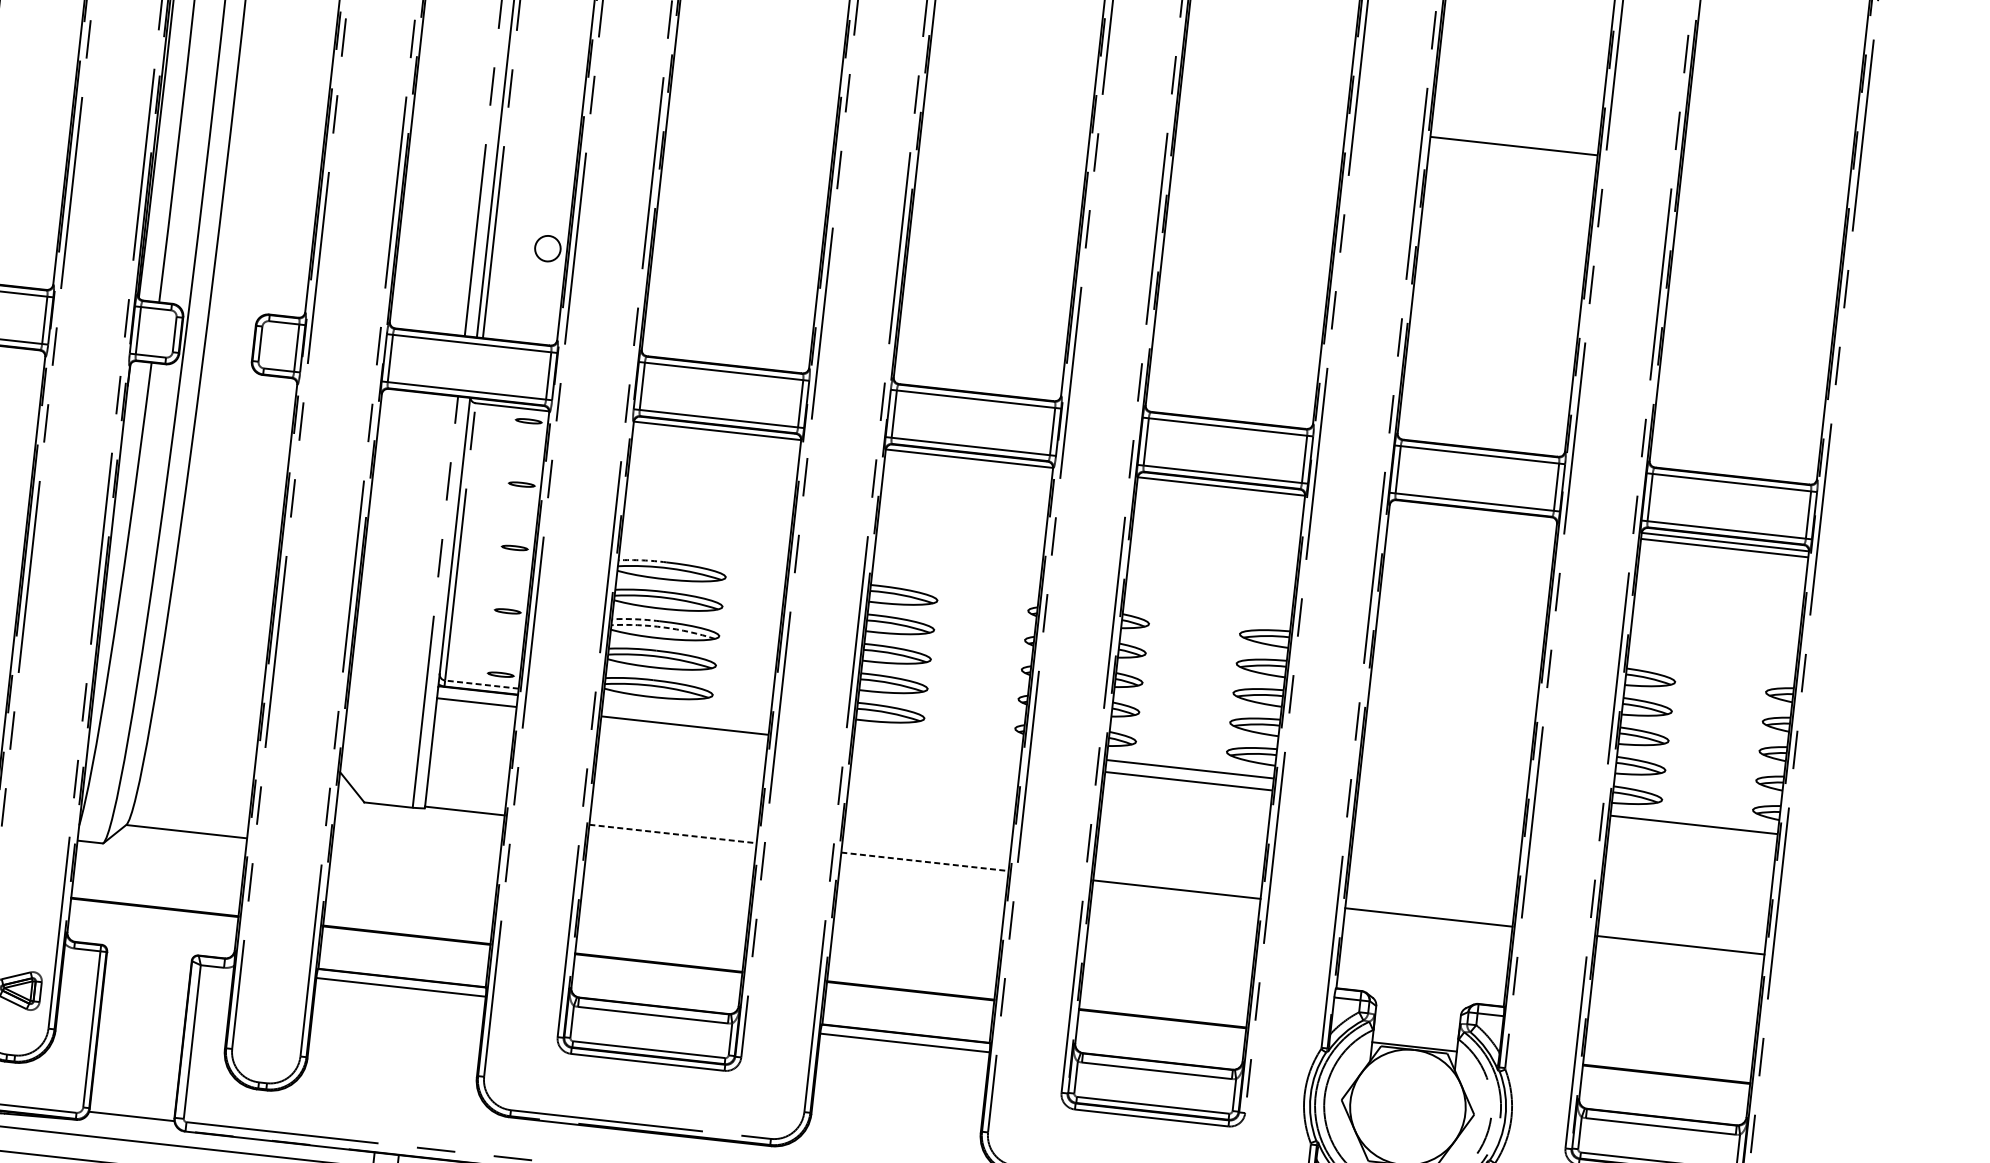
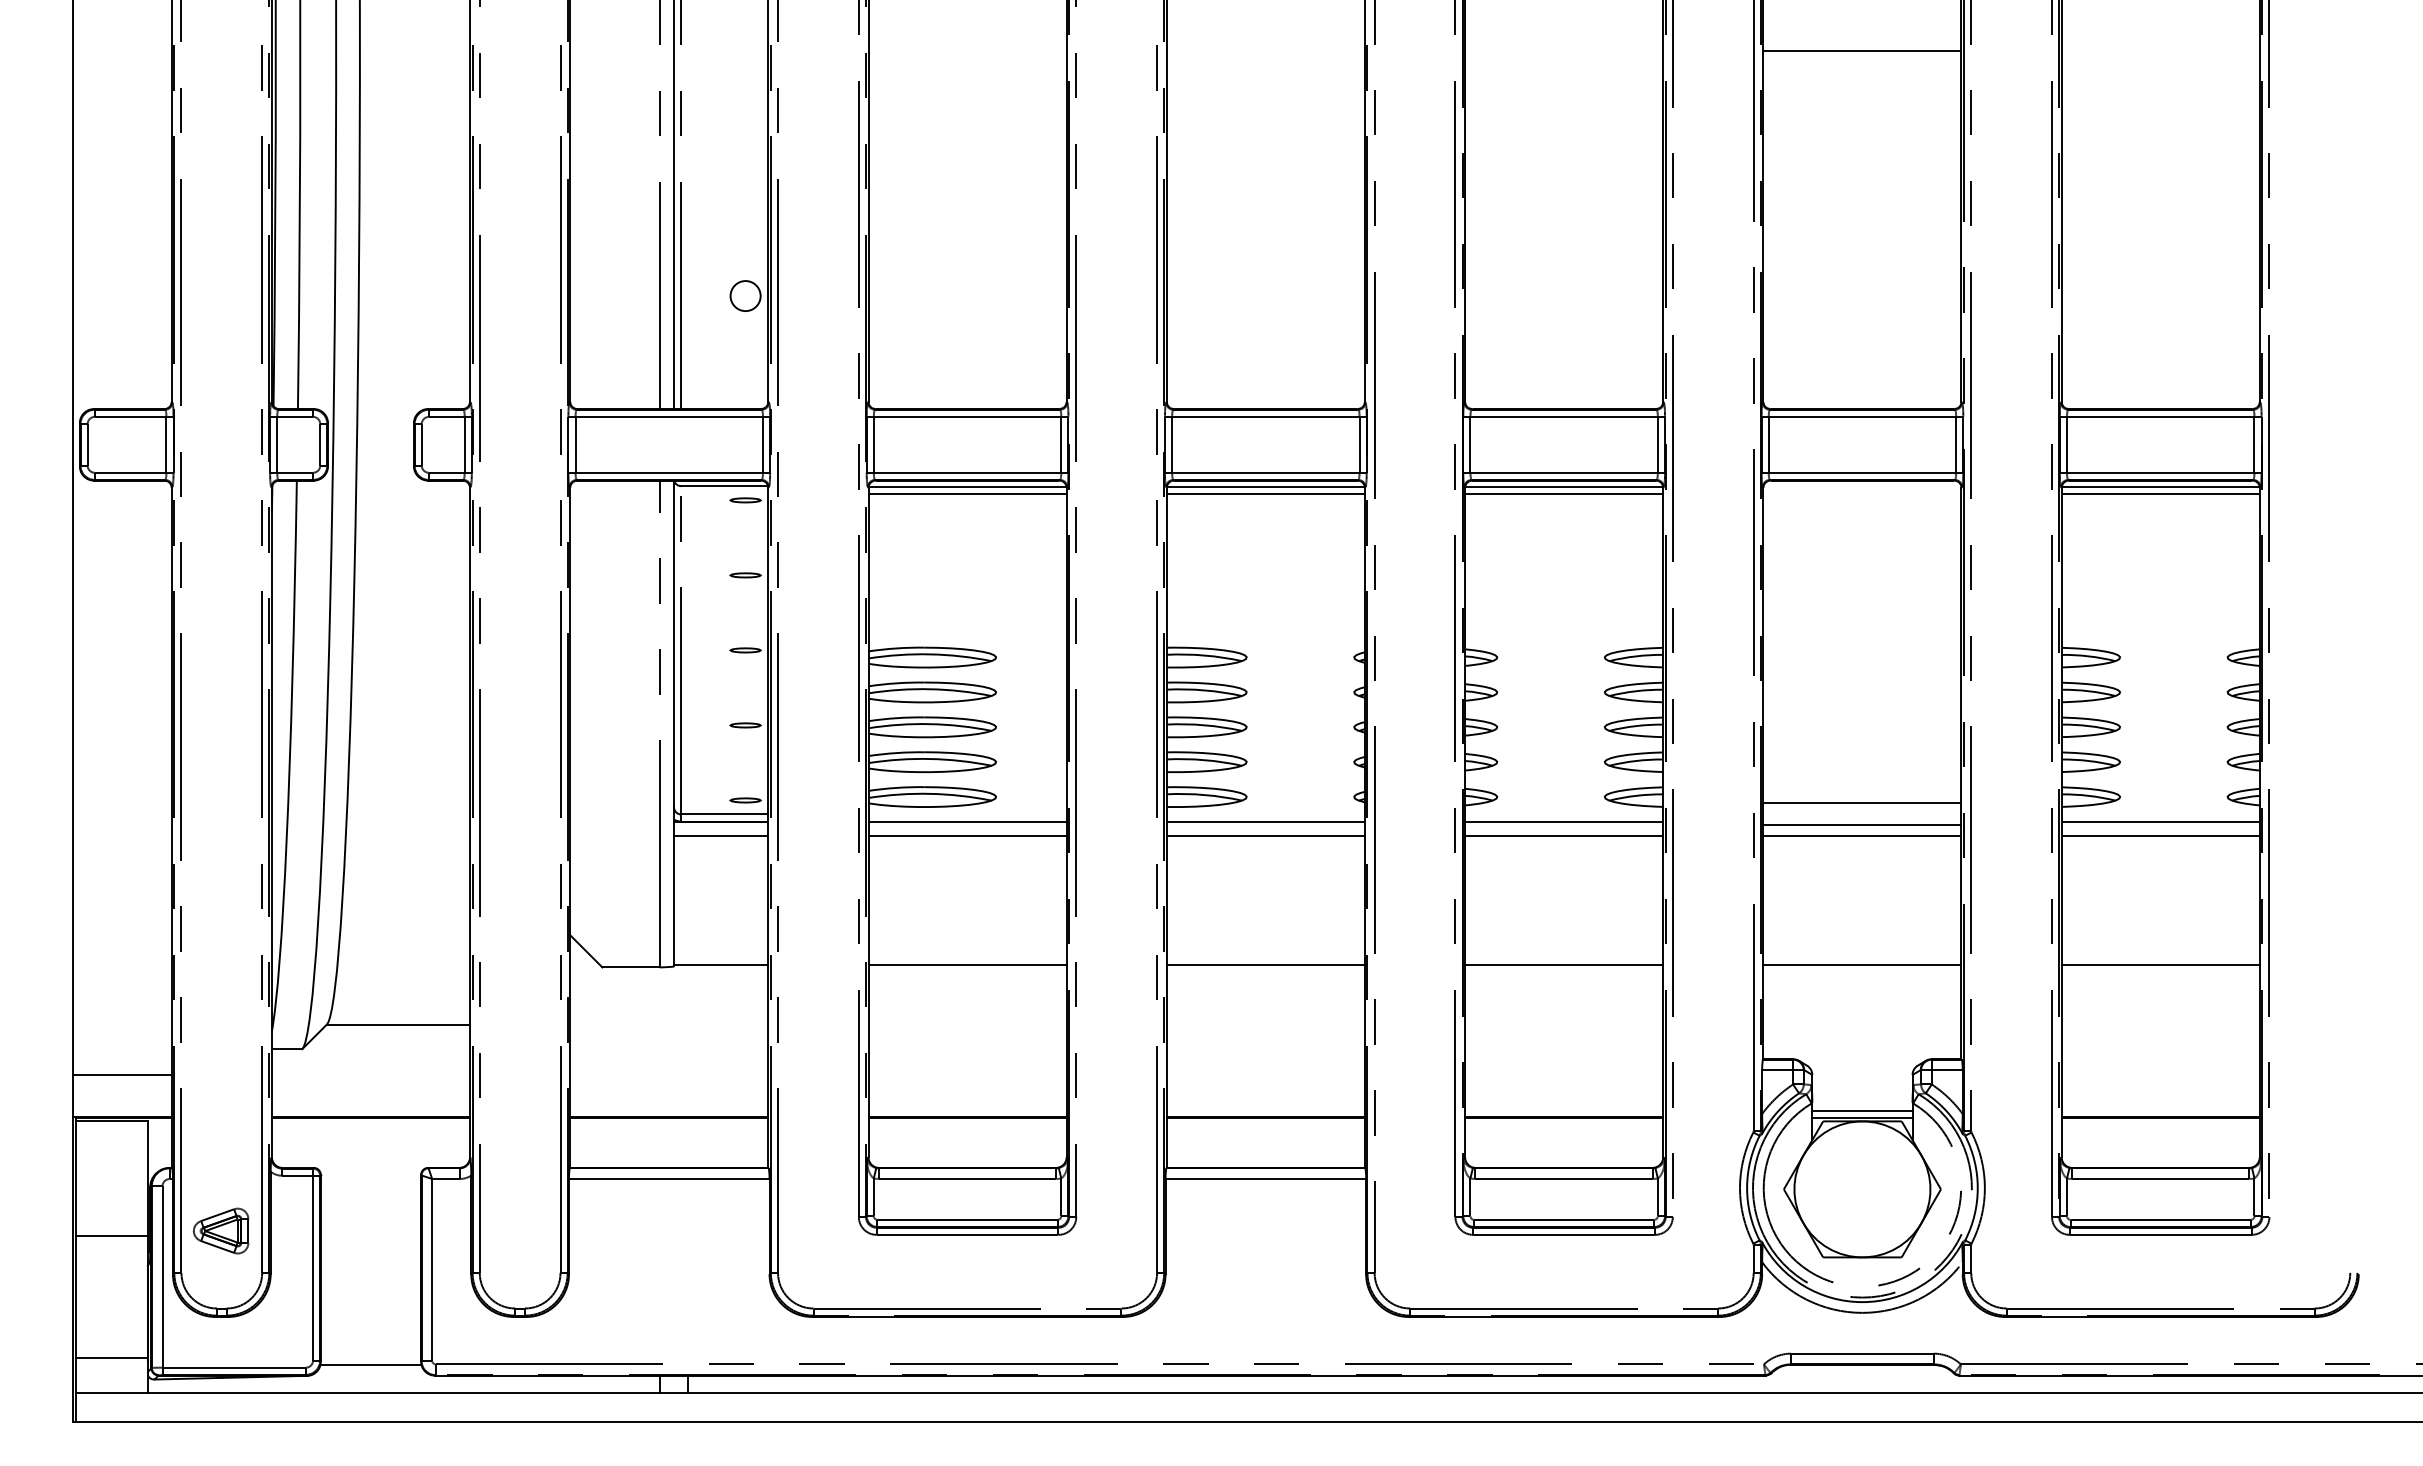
line: (716, 436) -> (967, 494), added
line: (968, 464) -> (1265, 494), added
line: (1221, 492) -> (1564, 494), added
arc: (642, 560) -> (896, 648), dashed -> solid
arc: (635, 619) -> (896, 718), dashed -> solid
arc: (664, 627) -> (930, 724), dashed -> solid
line: (481, 684) -> (724, 814), dashed -> solid
line: (686, 714) -> (967, 822), added
line: (937, 741) -> (1265, 822), added
line: (936, 753) -> (1265, 836), added
line: (1443, 781) -> (1862, 803), added
line: (1442, 799) -> (1862, 824), added
line: (1440, 809) -> (1862, 836), added
line: (673, 834) -> (968, 964), dashed -> solid
line: (1692, 837) -> (2160, 836), added
line: (925, 861) -> (1266, 964), dashed -> solid
line: (1415, 1041) -> (1862, 1111), added

